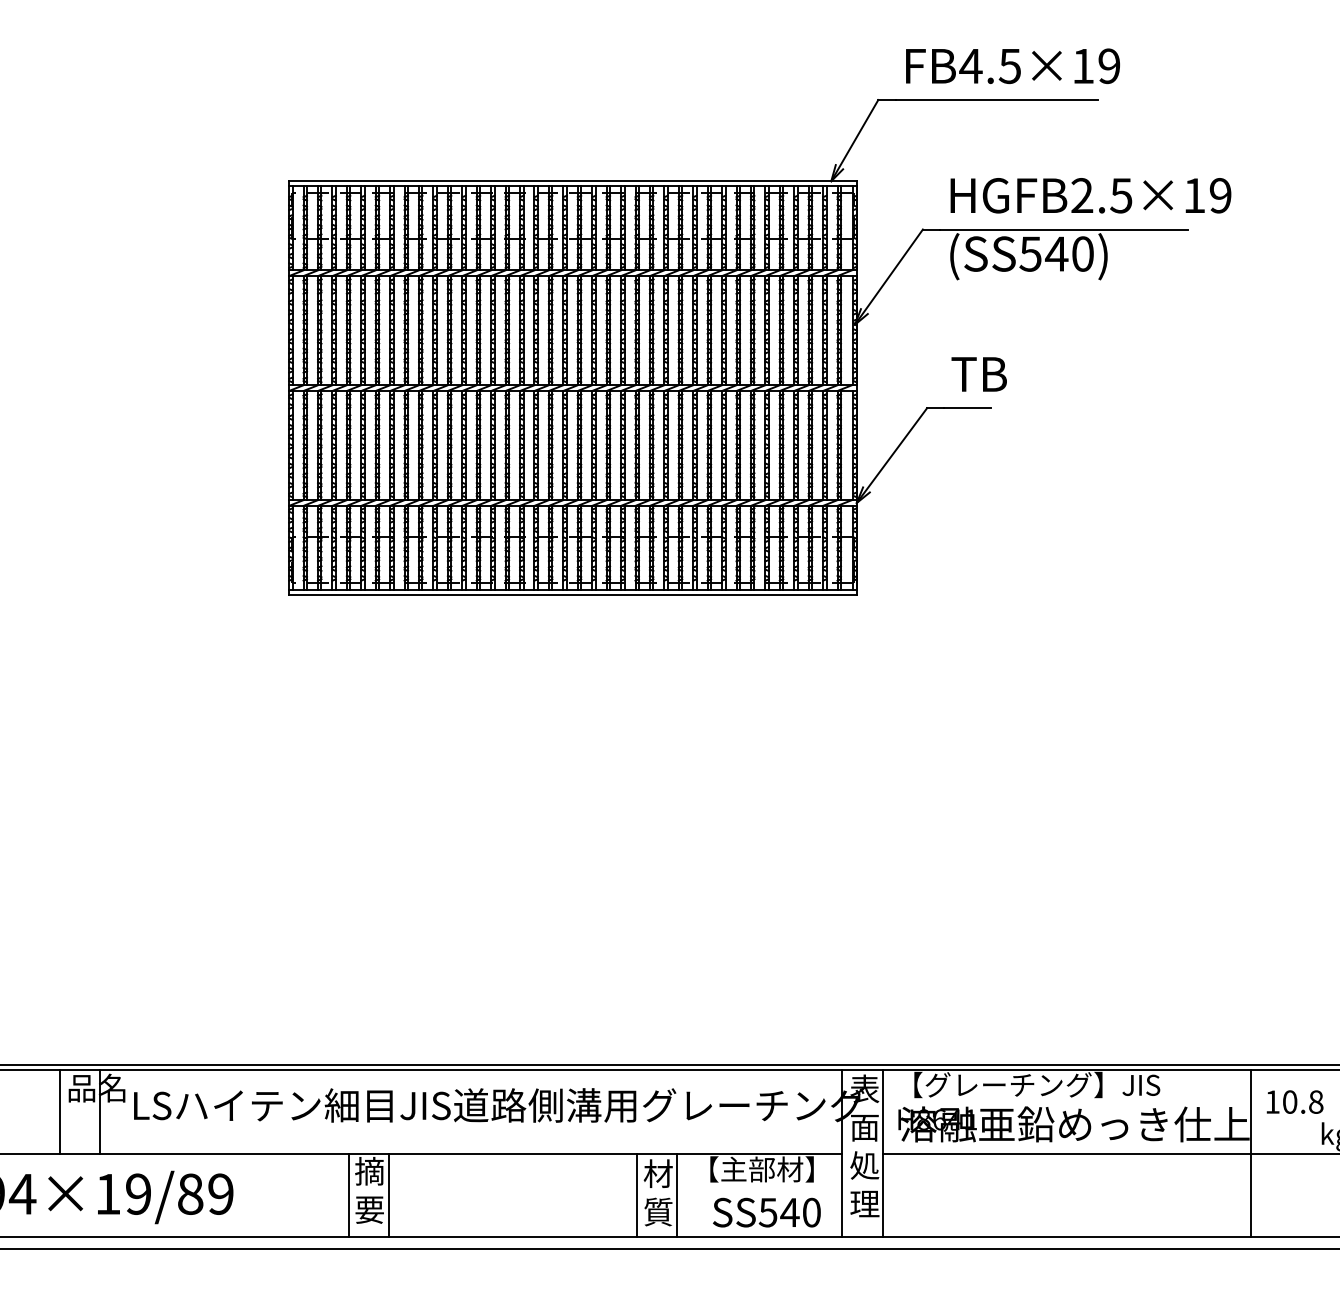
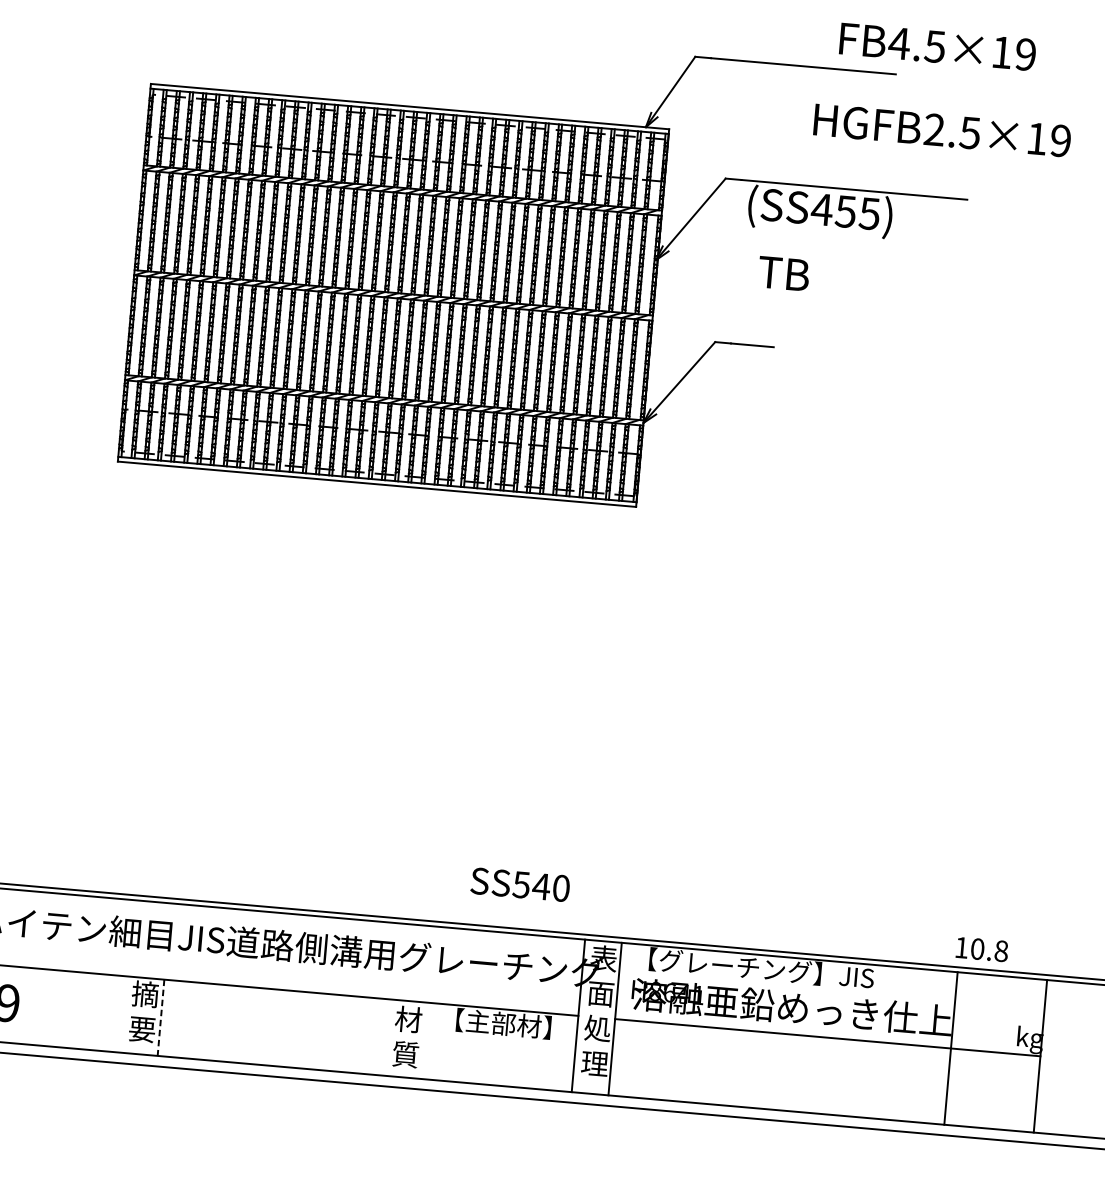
text: (1012, 66) -> (937, 47), moved
text: (1090, 195) -> (942, 130), moved
text: (1055, 253) -> (844, 211), (SS540) -> (SS455)
text: (978, 374) -> (783, 273), moved
text: (1294, 1101) -> (981, 948), moved
line: (348, 1195) -> (124, 1014), removed
line: (388, 1195) -> (160, 1017), solid -> dashed
line: (637, 1195) -> (387, 1037), removed
line: (677, 1195) -> (424, 1040), removed
text: (766, 1212) -> (520, 884), moved

